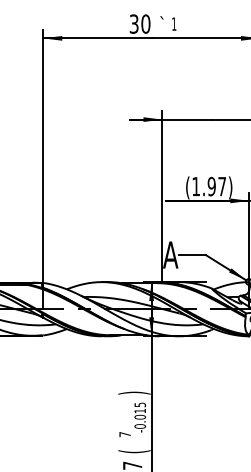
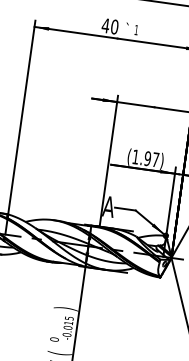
text: (133, 23) -> (105, 25), 30 -> 40
text: (124, 434) -> (54, 339), 7 -> 0

